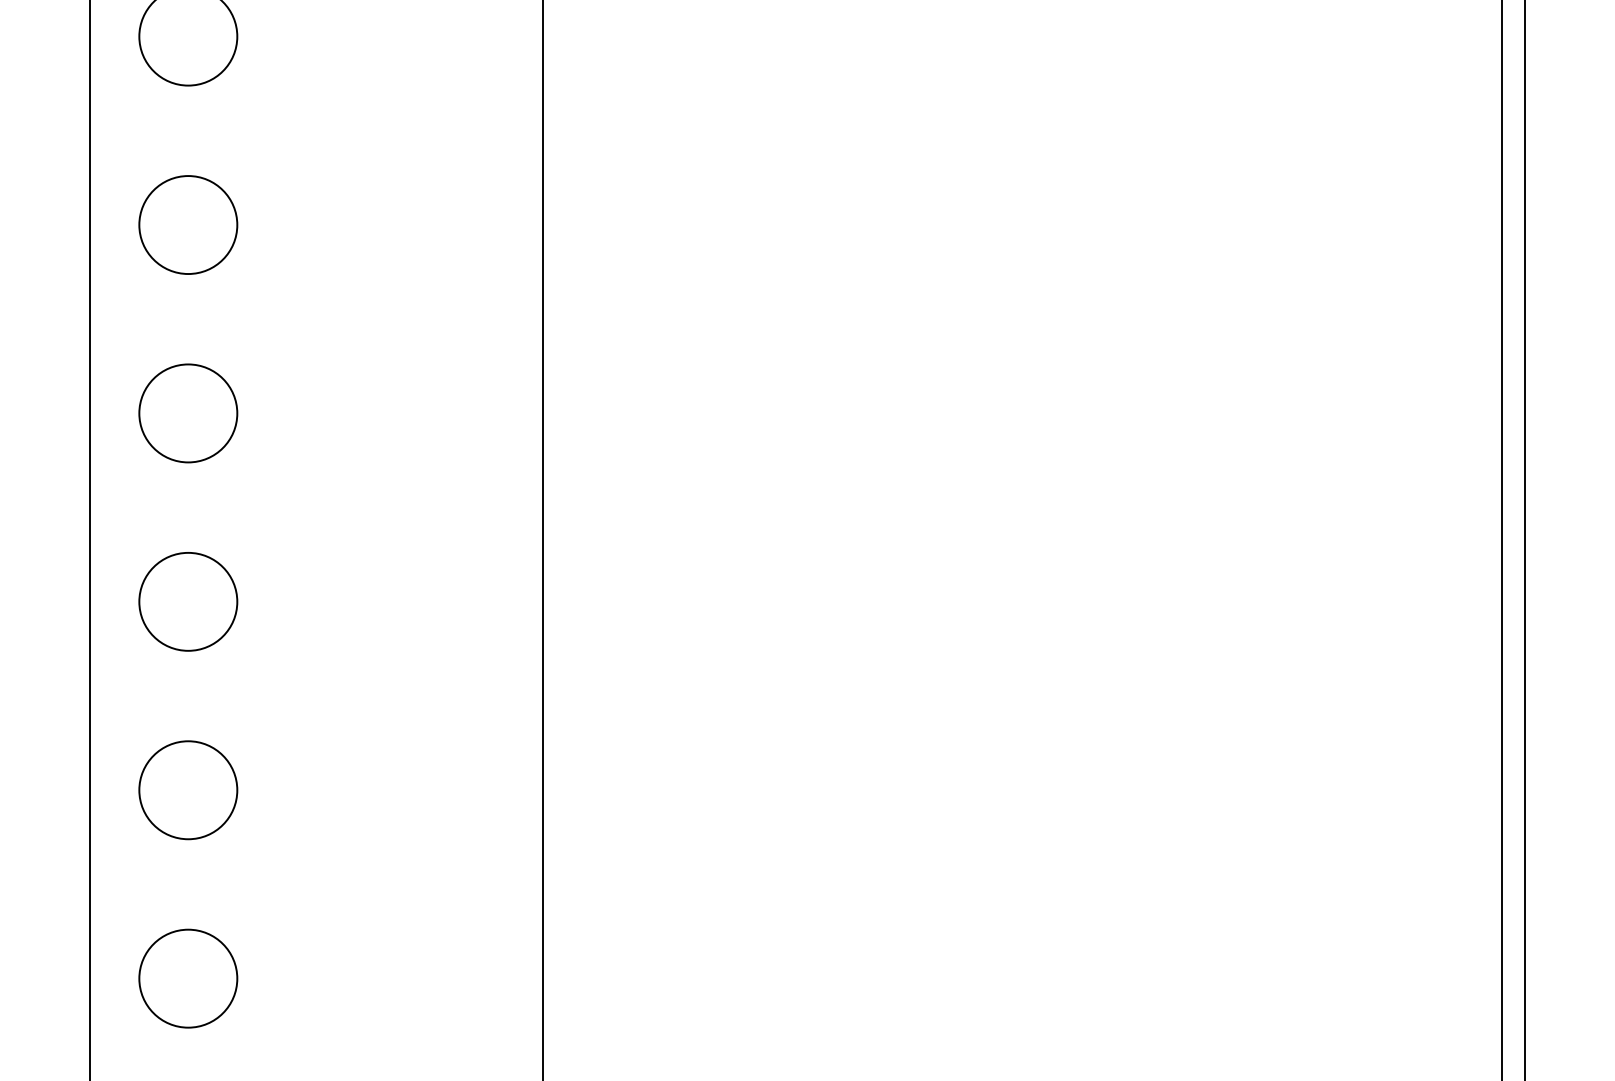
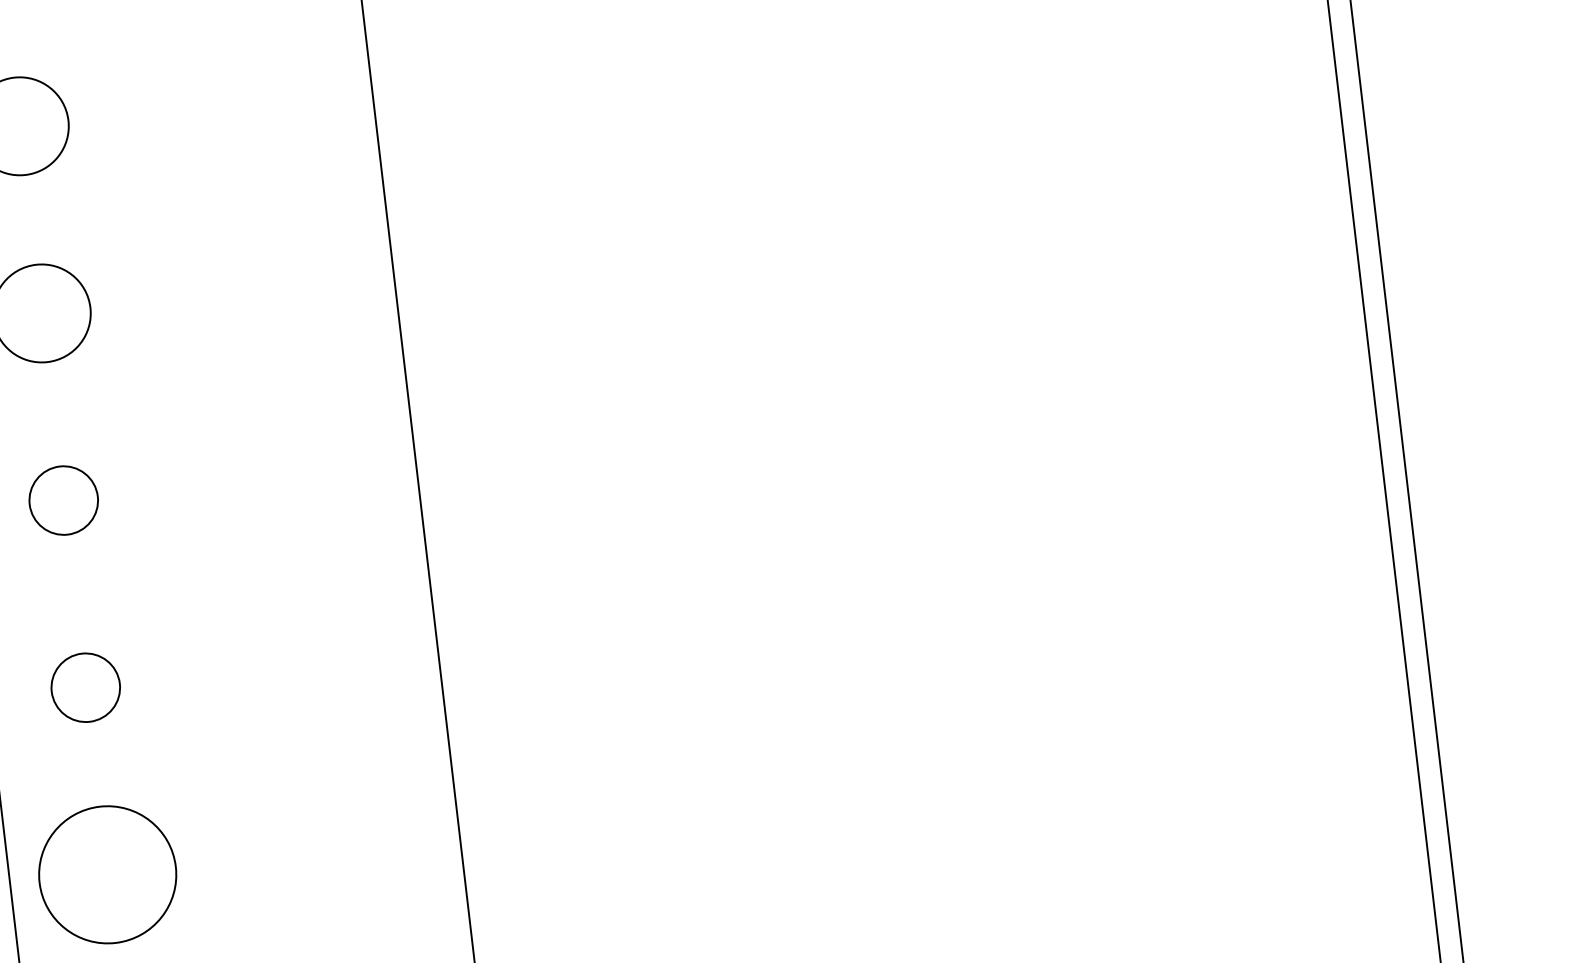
circle: (188, 413) -> (63, 500), size x0.7
circle: (188, 601) -> (85, 687), size x0.7
circle: (188, 790) -> (107, 875), size x1.4

